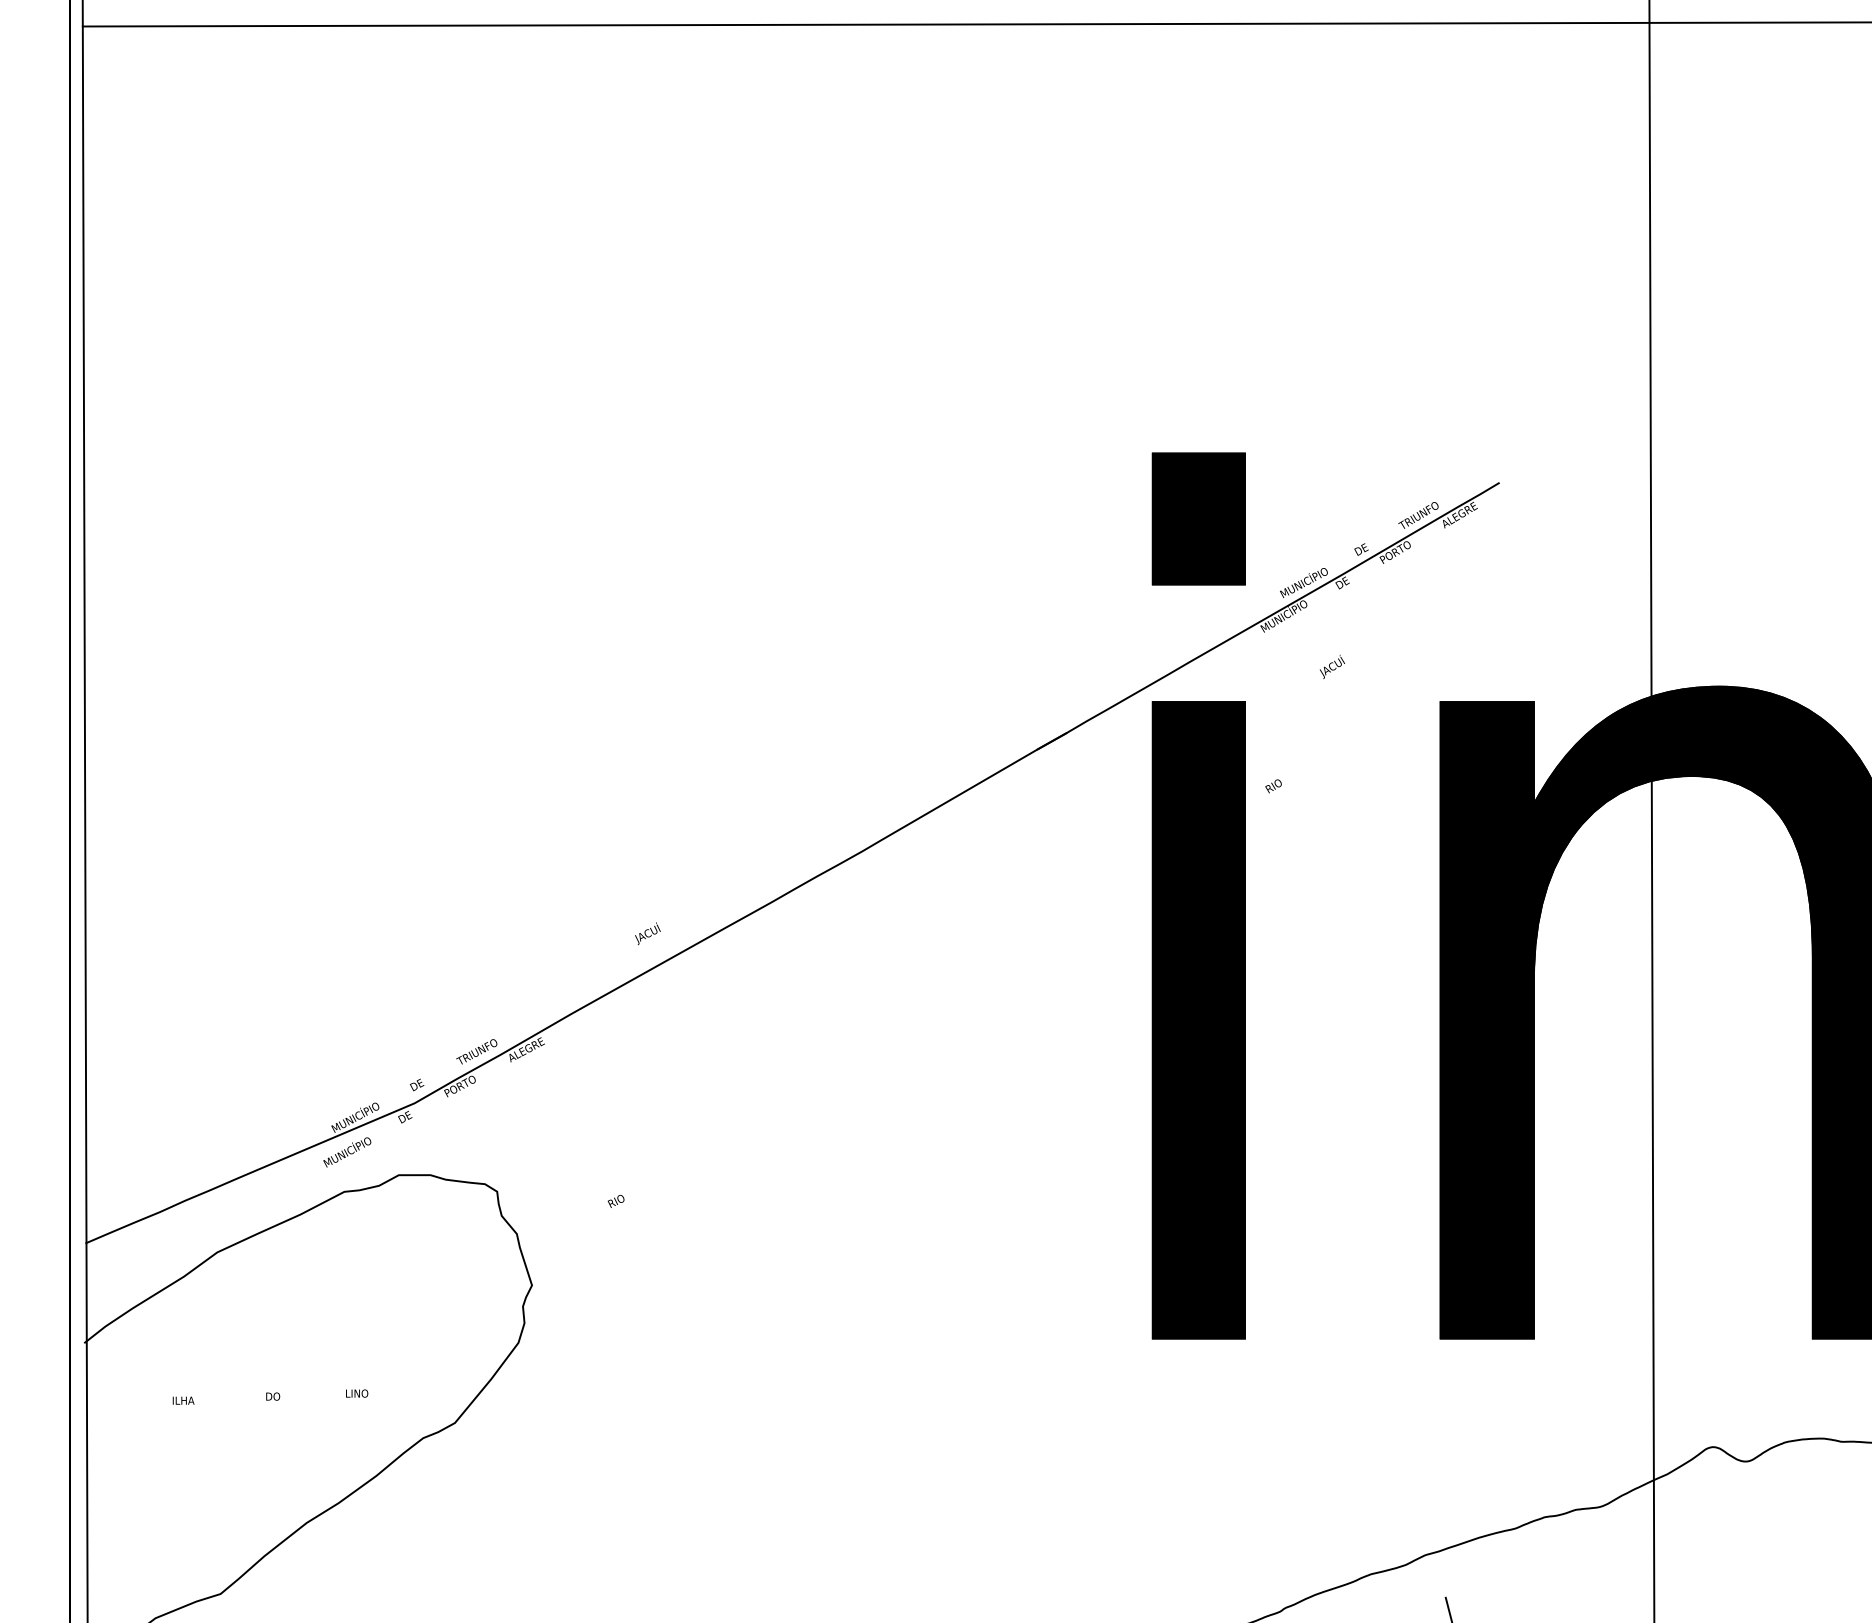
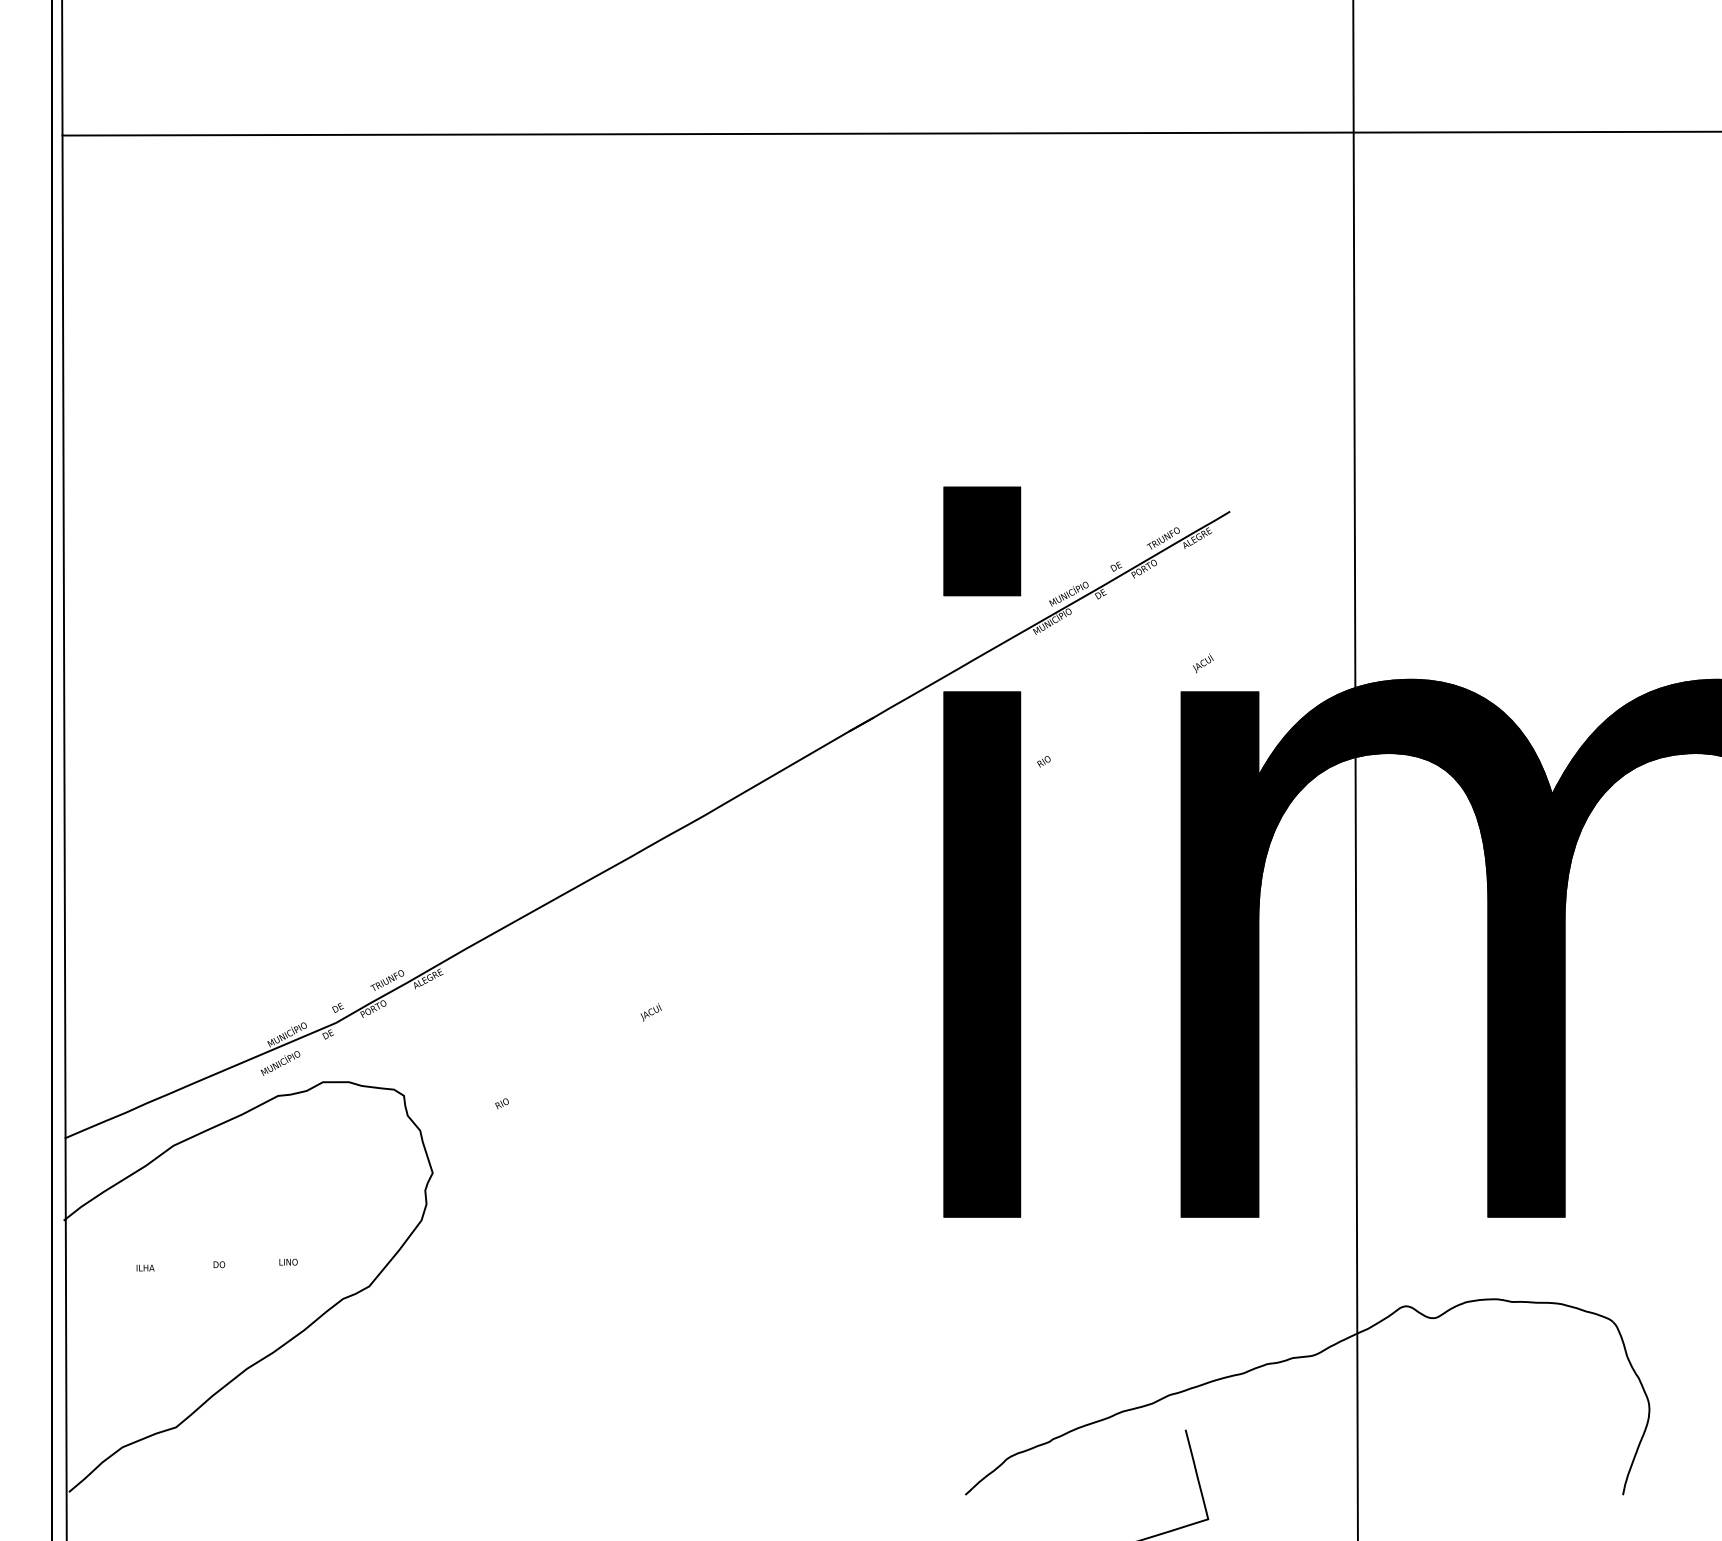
text: (1332, 667) -> (1203, 663), moved
text: (647, 934) -> (650, 1012), moved

